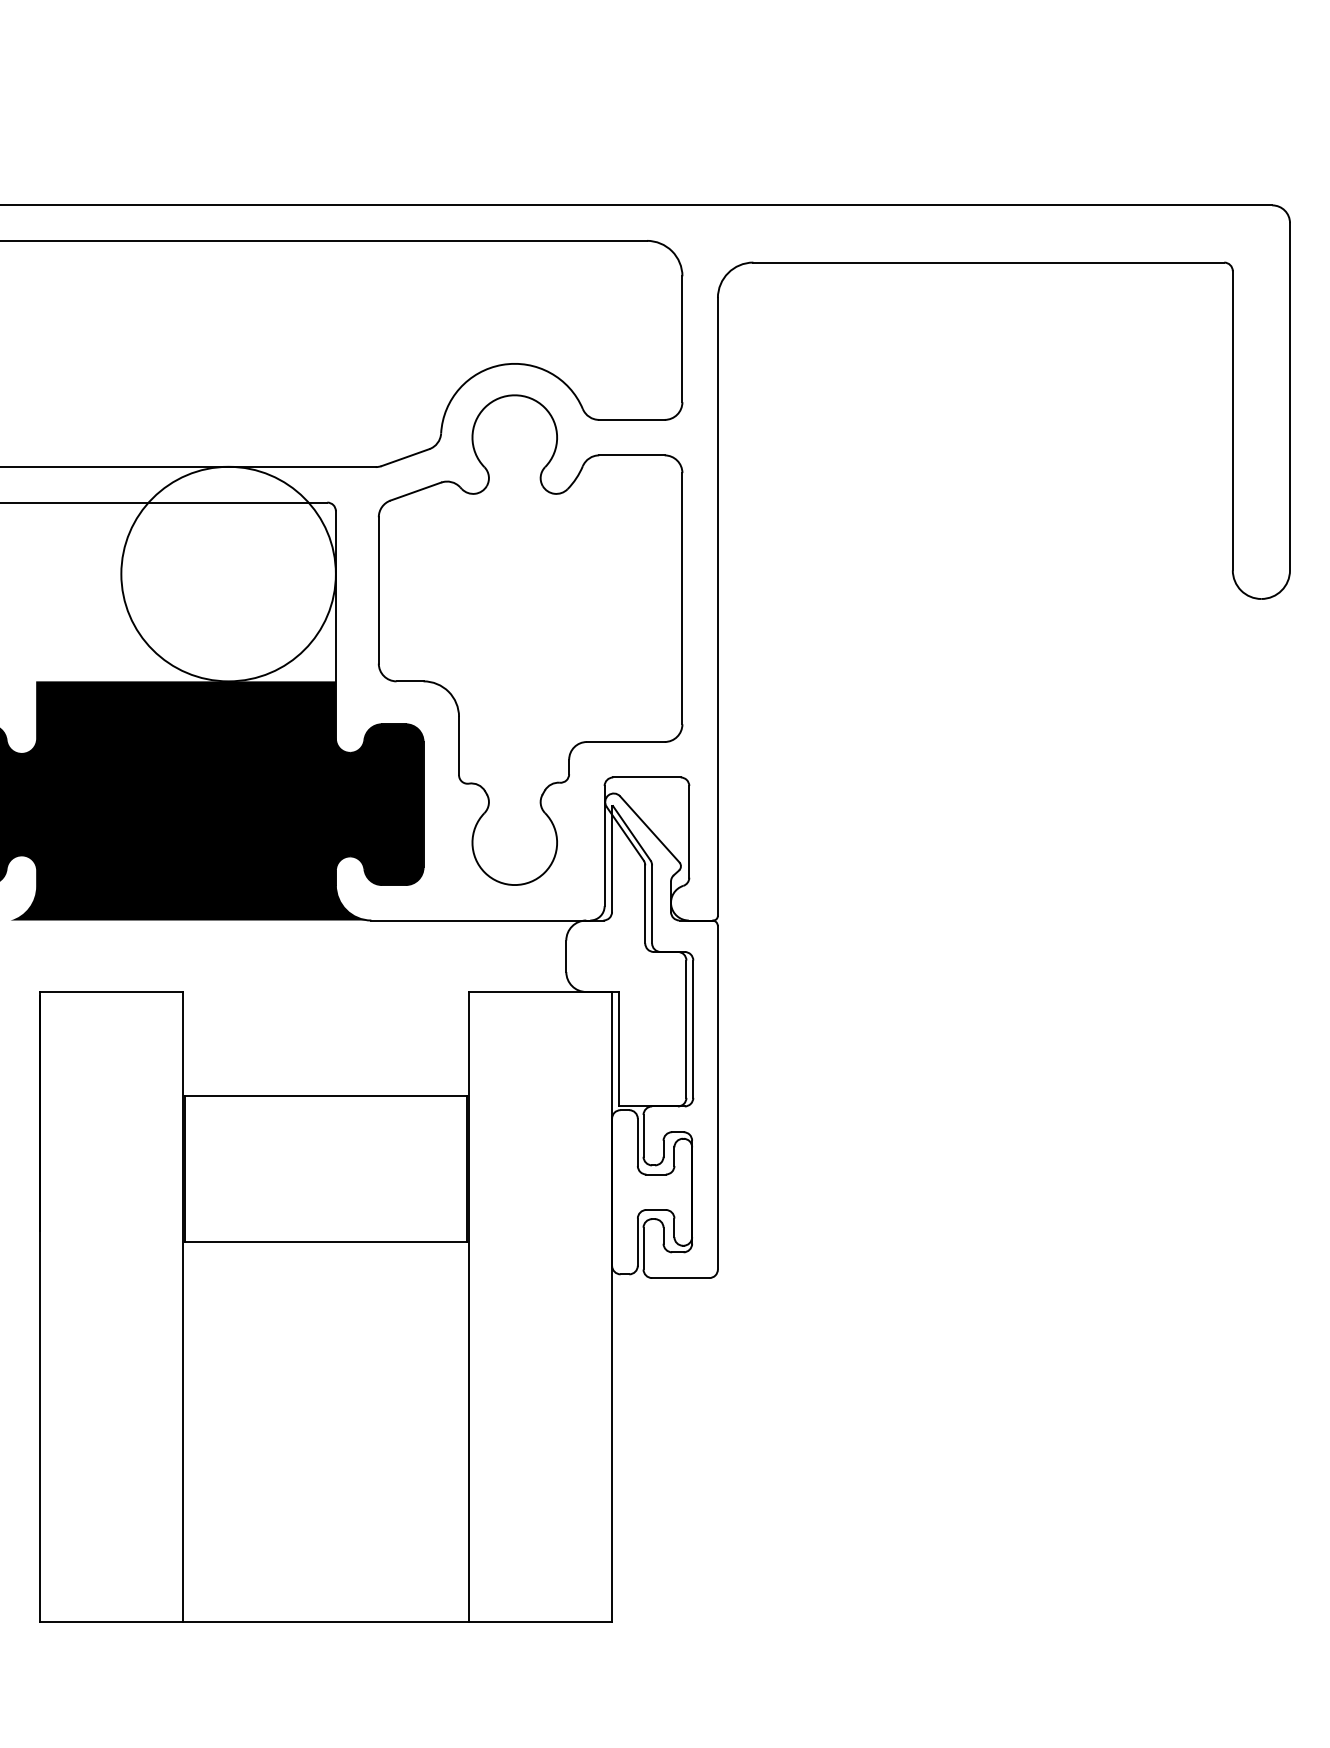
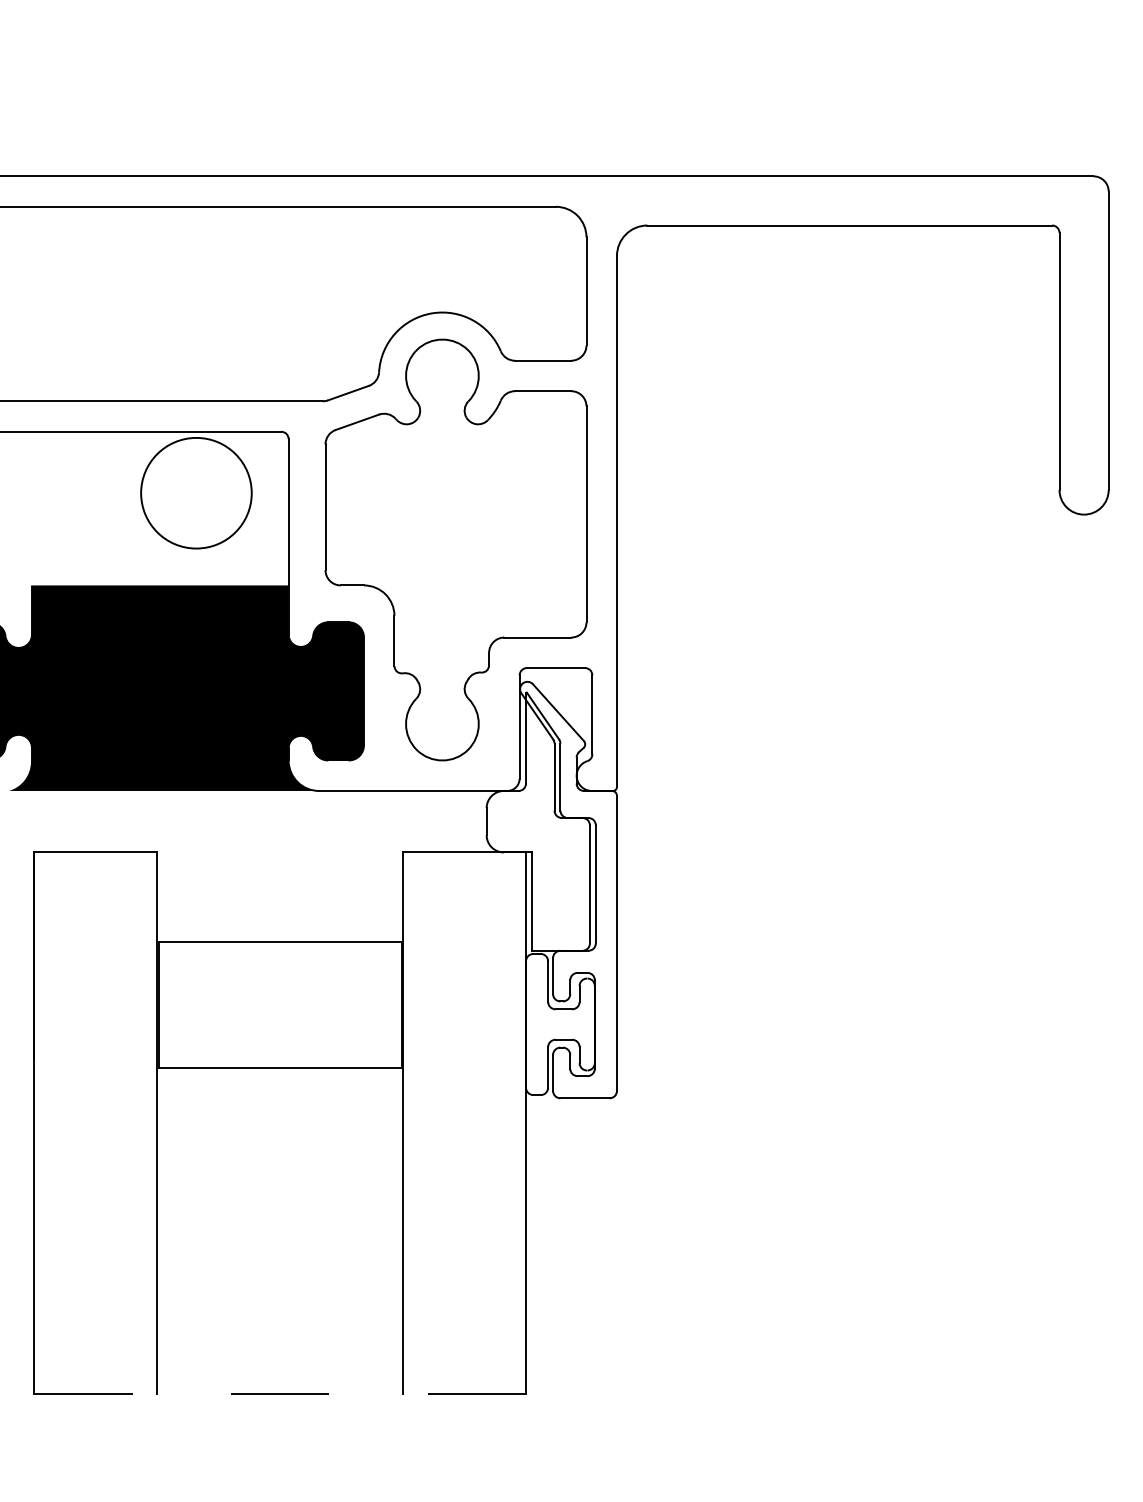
circle: (228, 574) -> (196, 493), size x0.6
line: (326, 1622) -> (280, 1394), solid -> dashed

